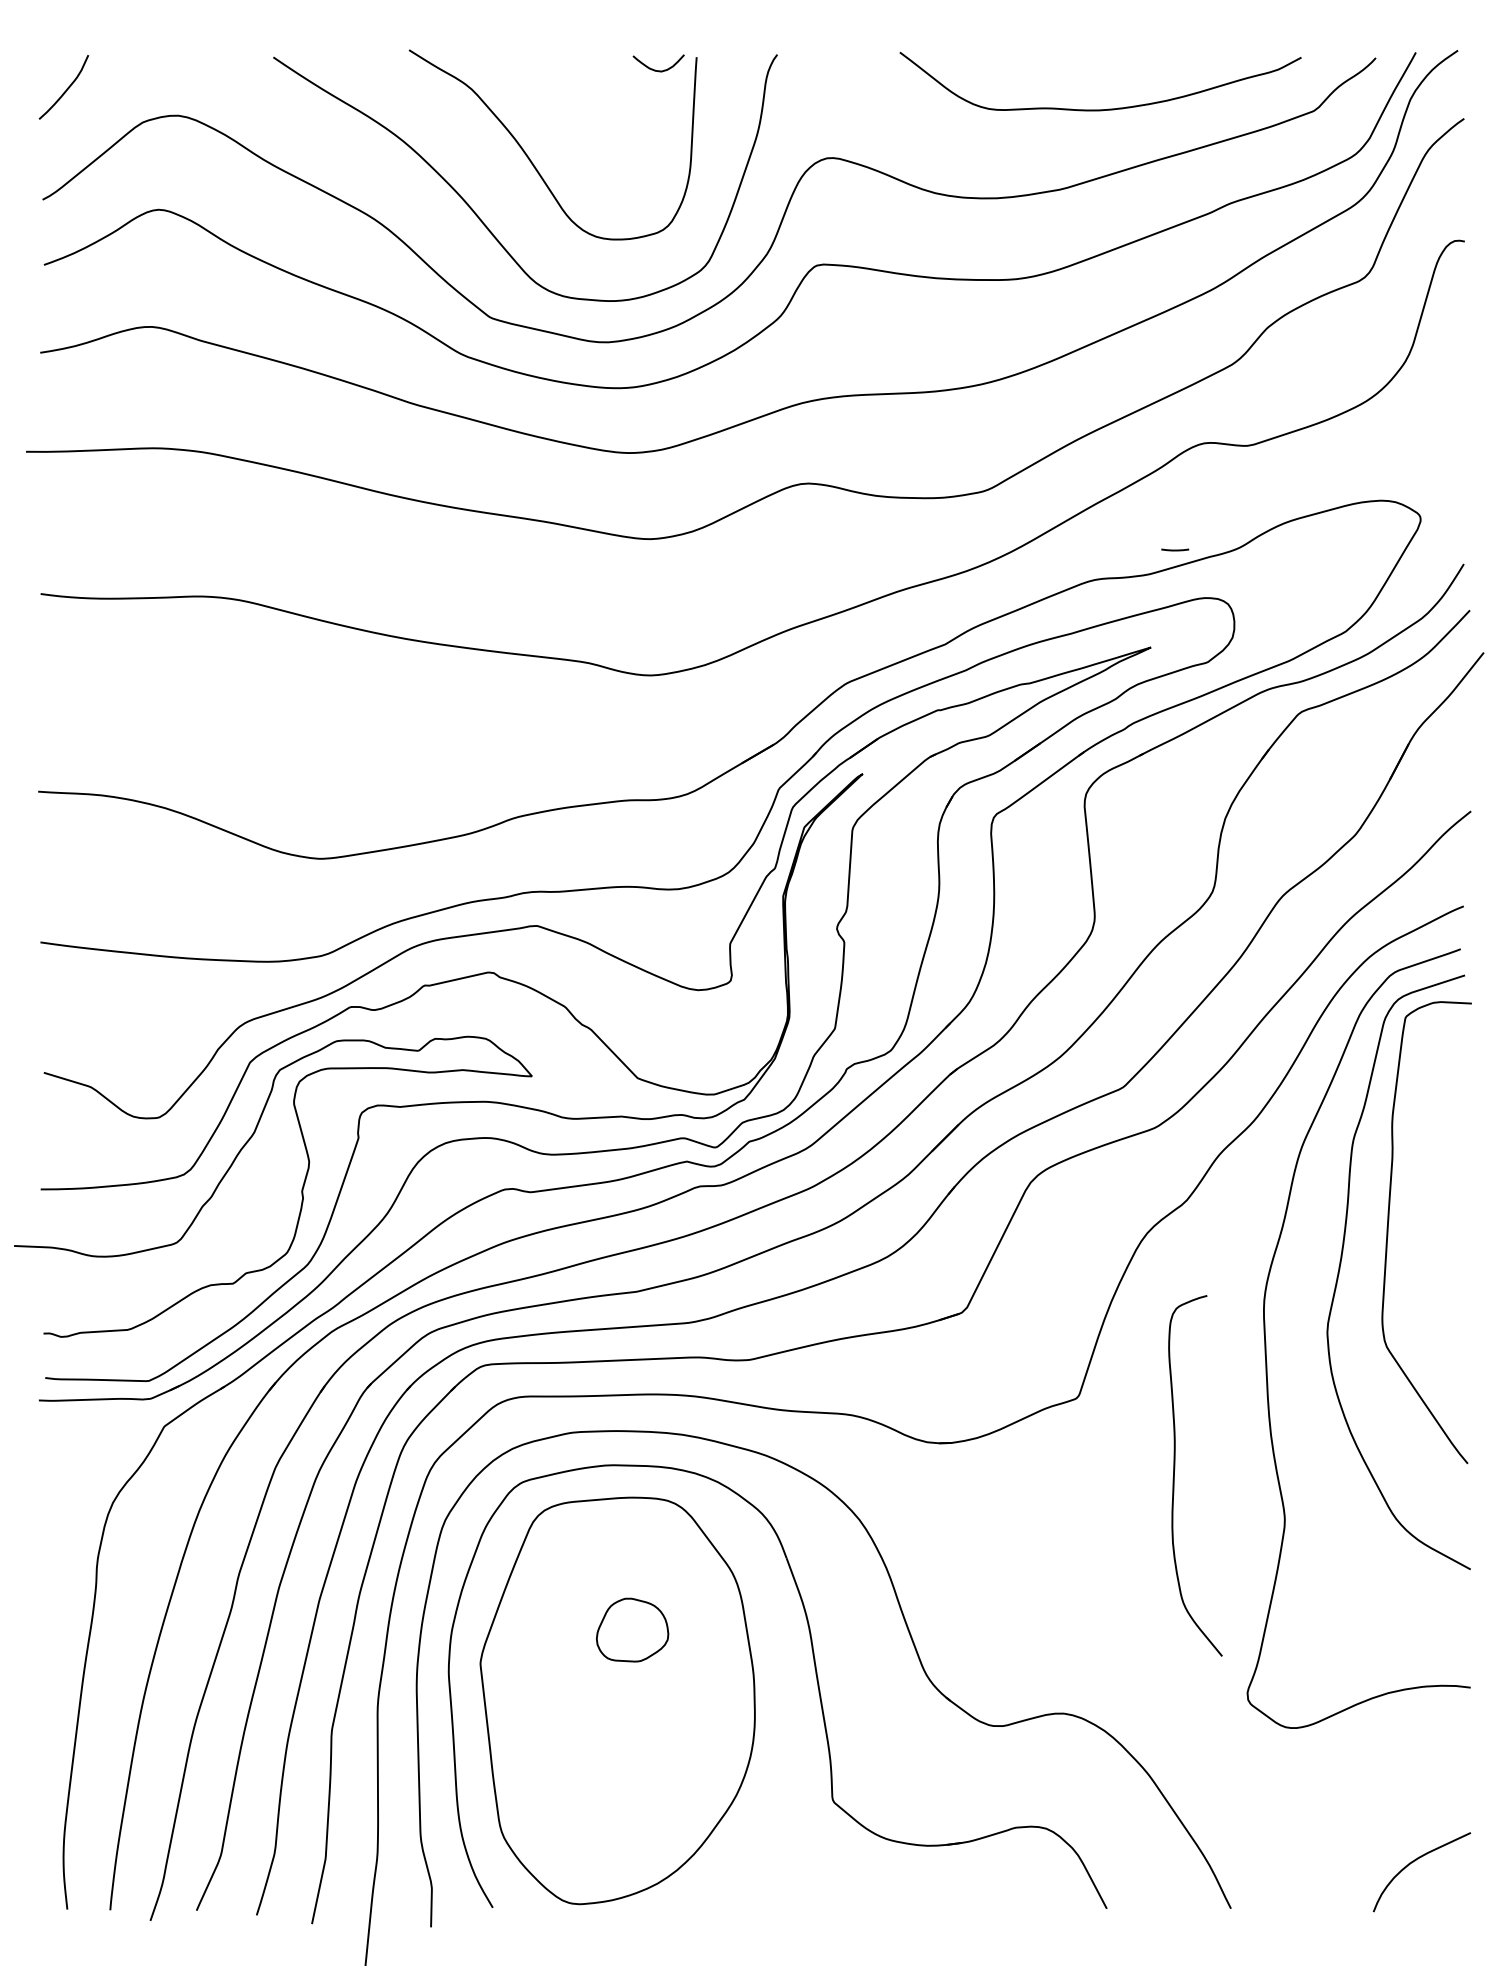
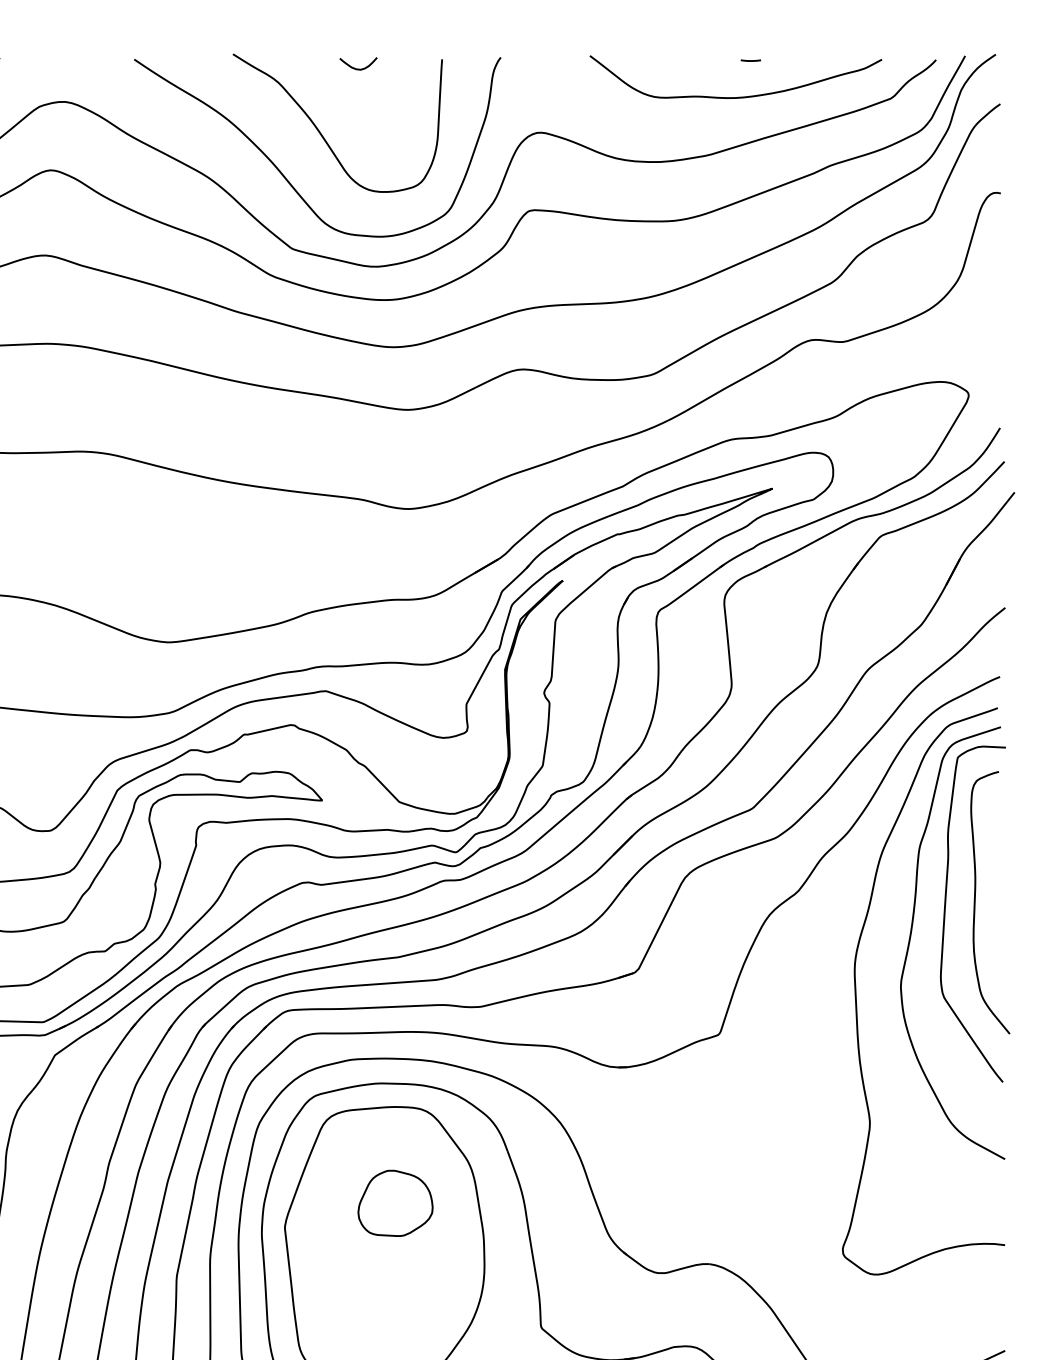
curve: (655, 69) -> (356, 68), moved
line: (1175, 549) -> (751, 60), moved
curve: (1175, 1469) -> (975, 898), moved
part: (632, 1629) -> (395, 1202), size x1.43

